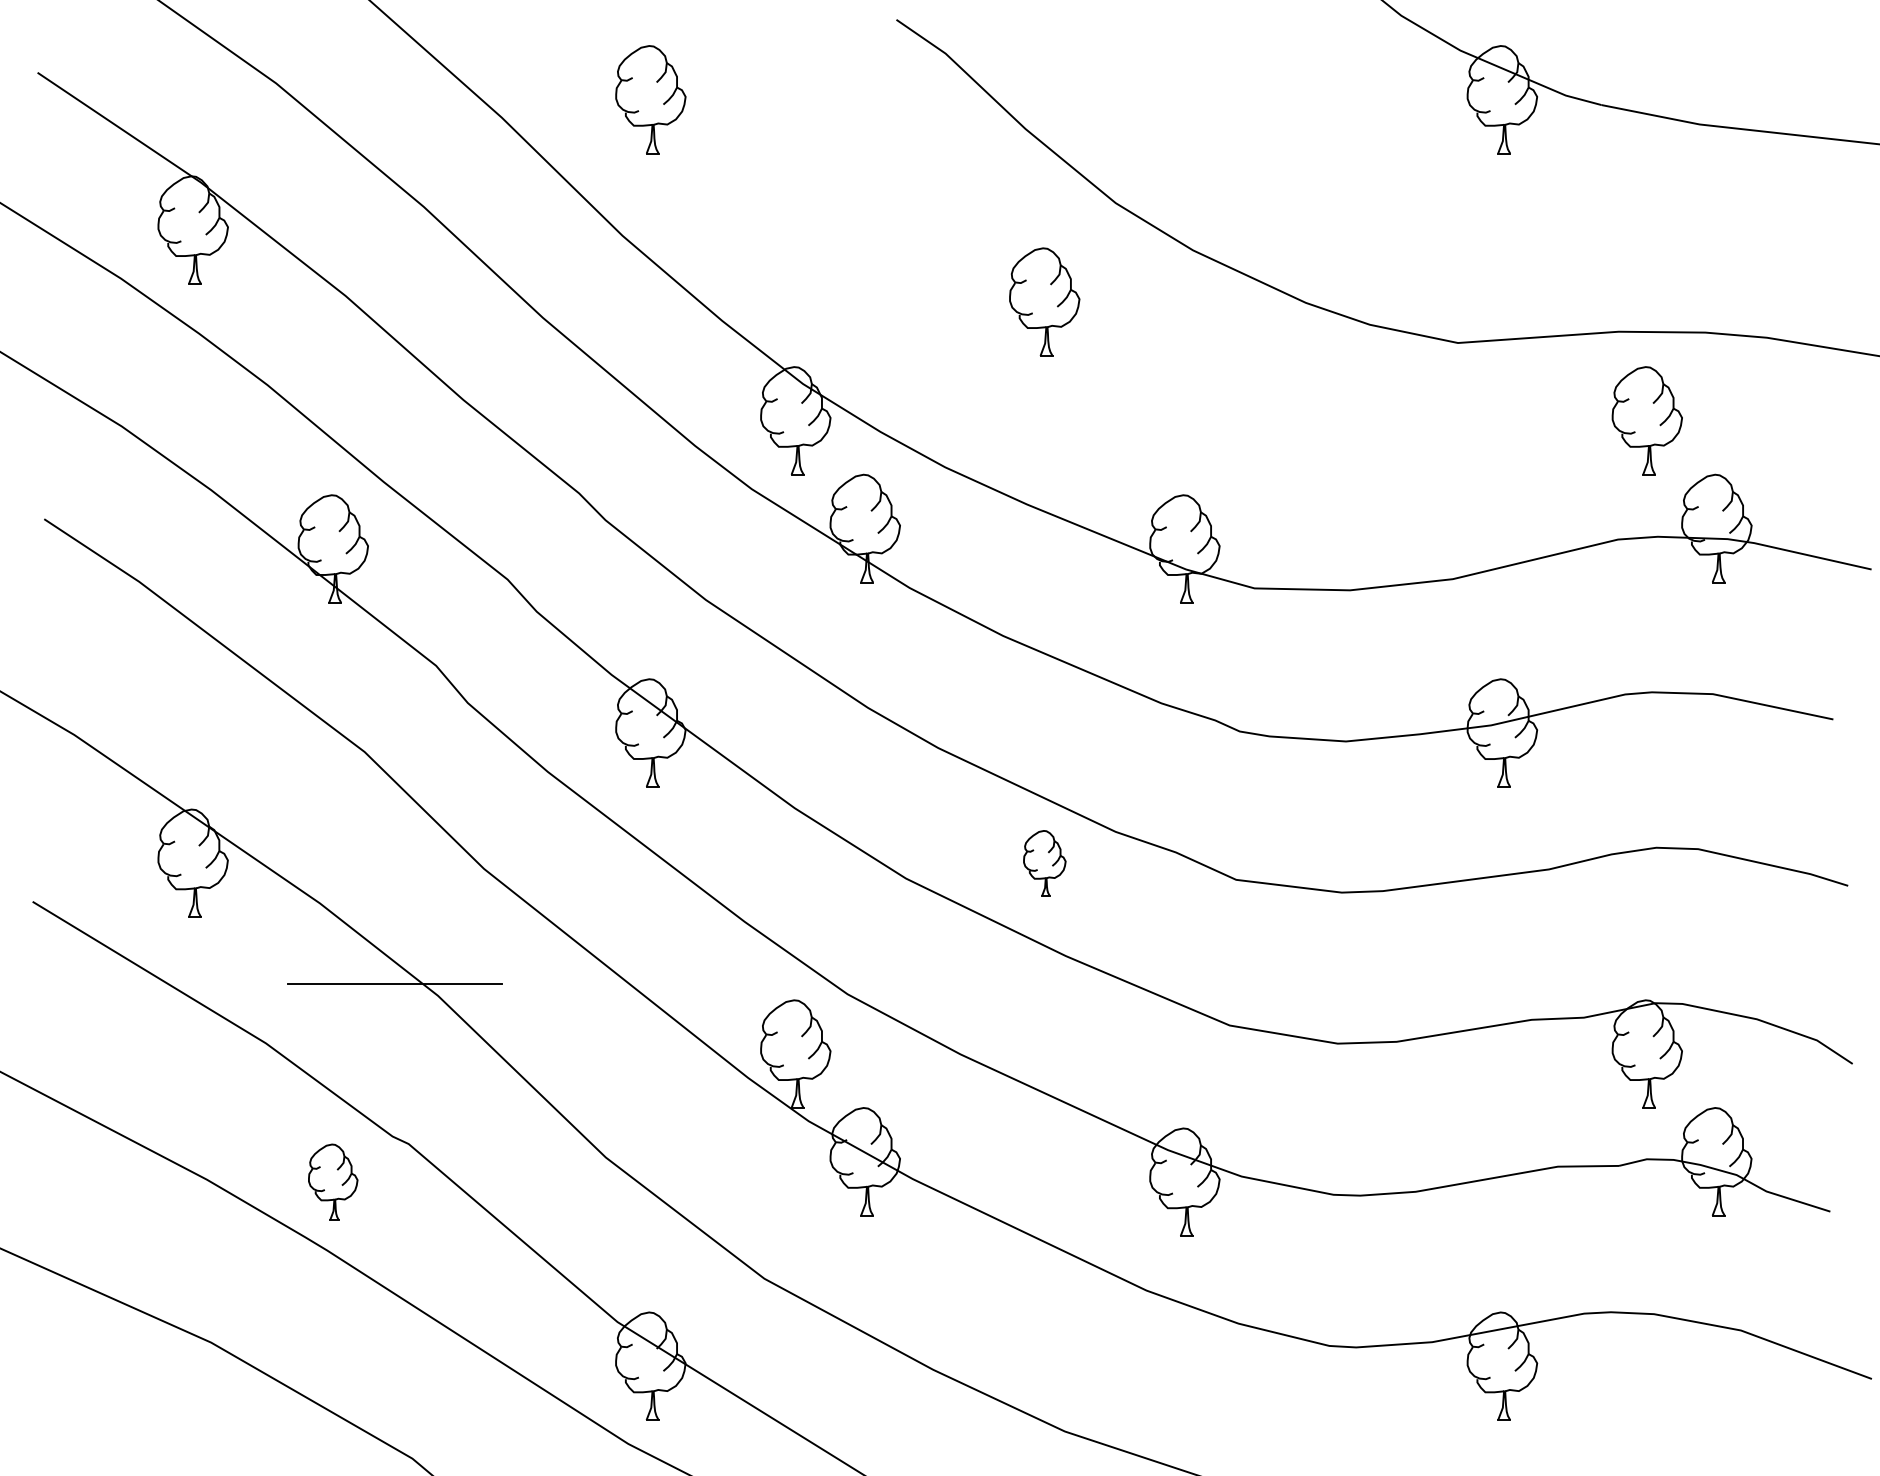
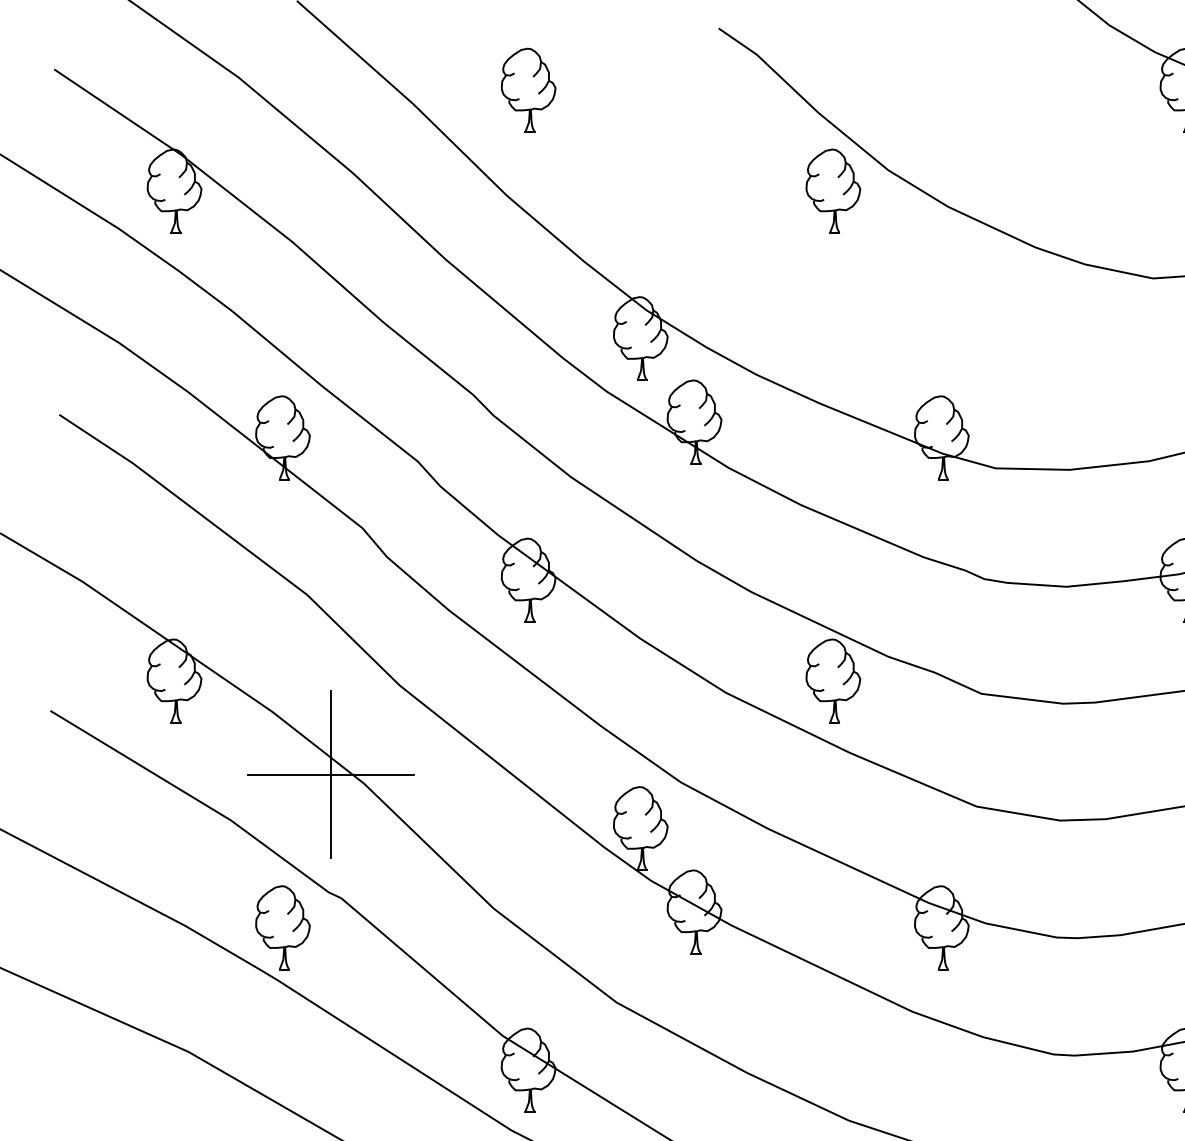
part: (1044, 301) -> (833, 190), moved
part: (1044, 862) -> (833, 680), size x1.67
line: (395, 983) -> (331, 774), added
part: (332, 1181) -> (282, 927), size x1.43

